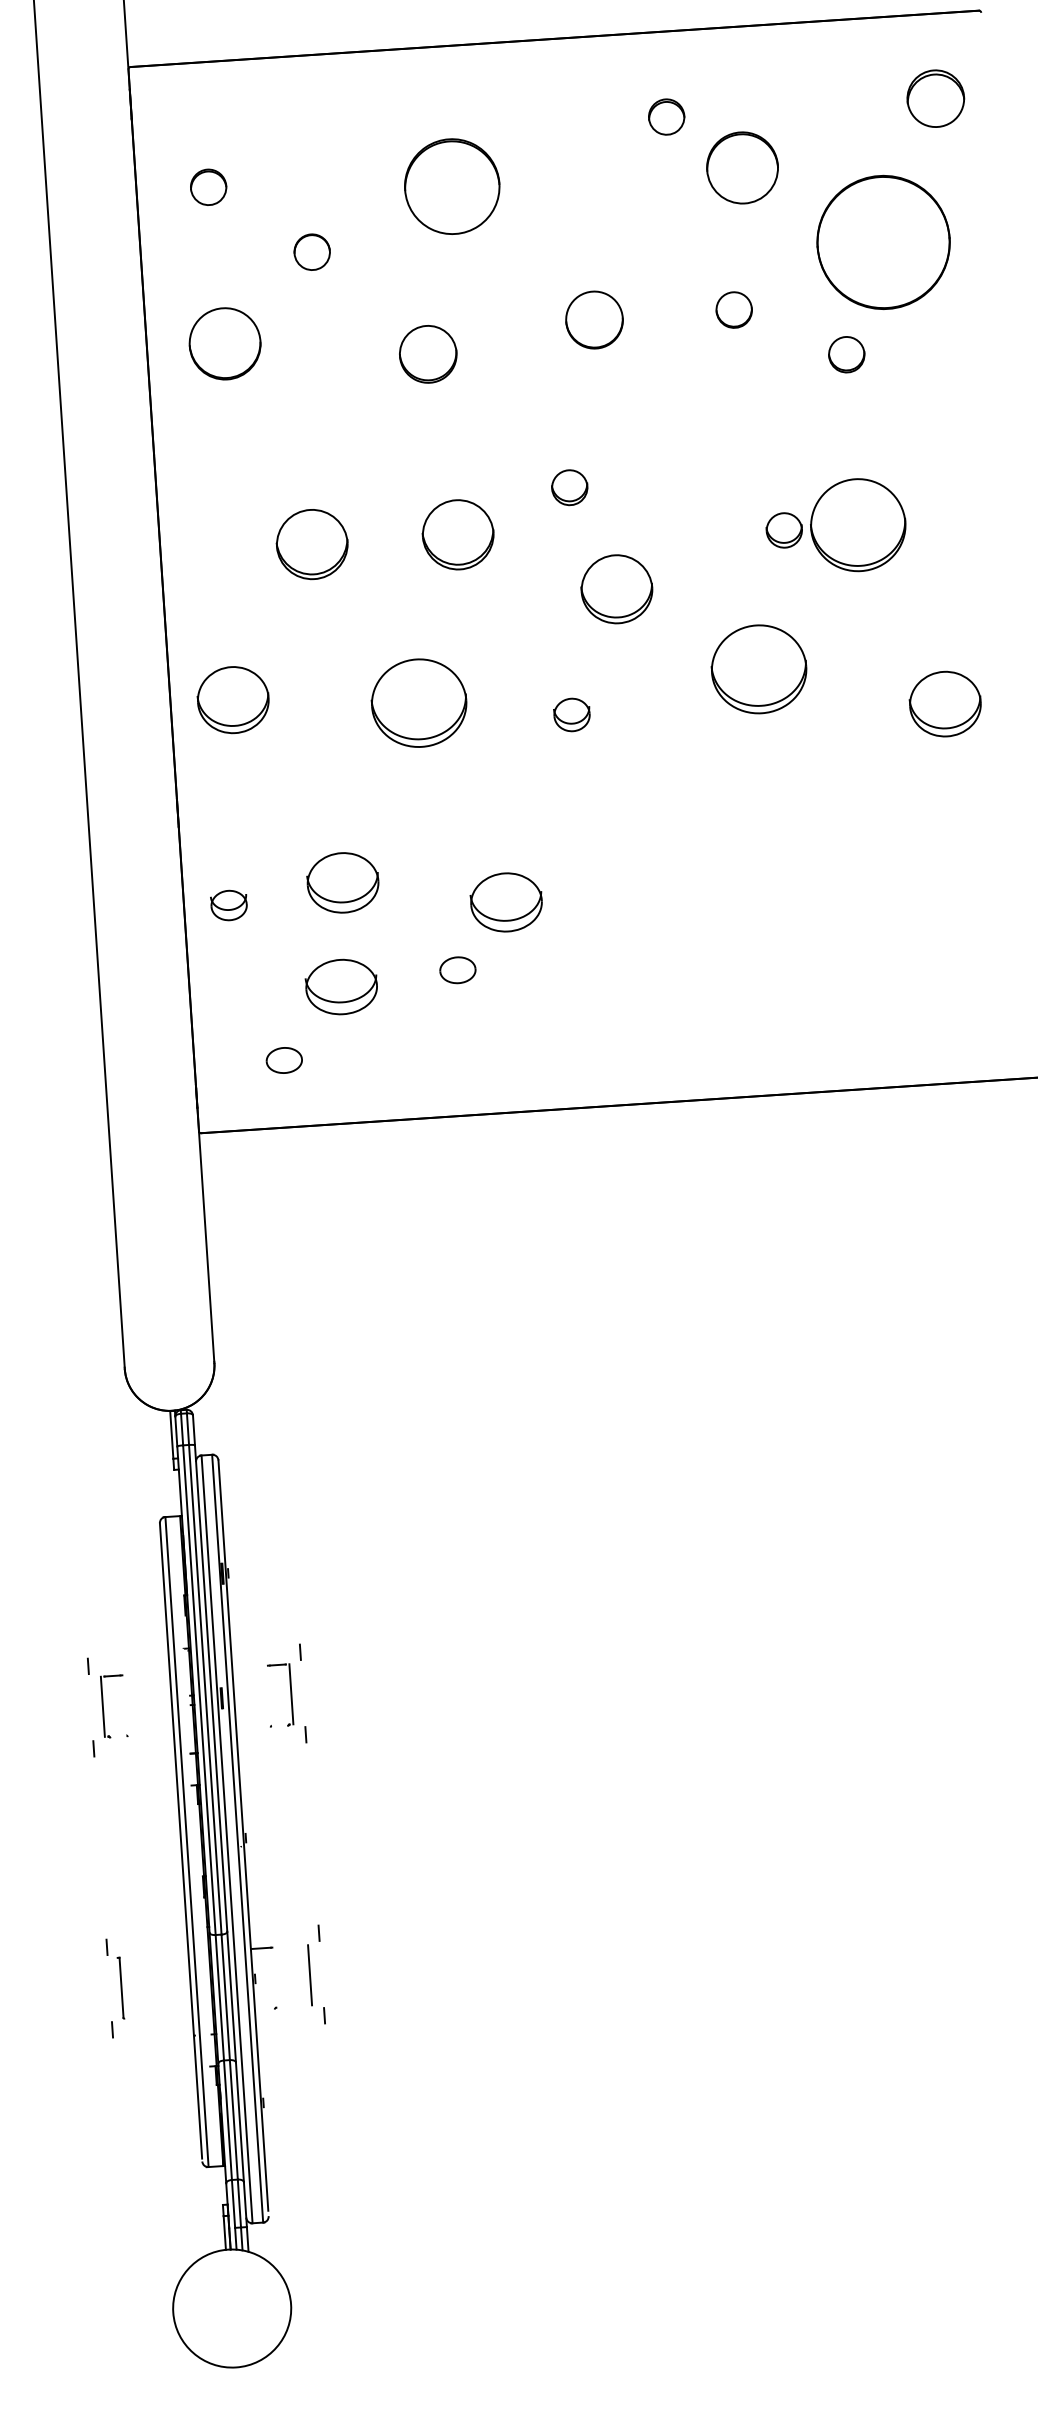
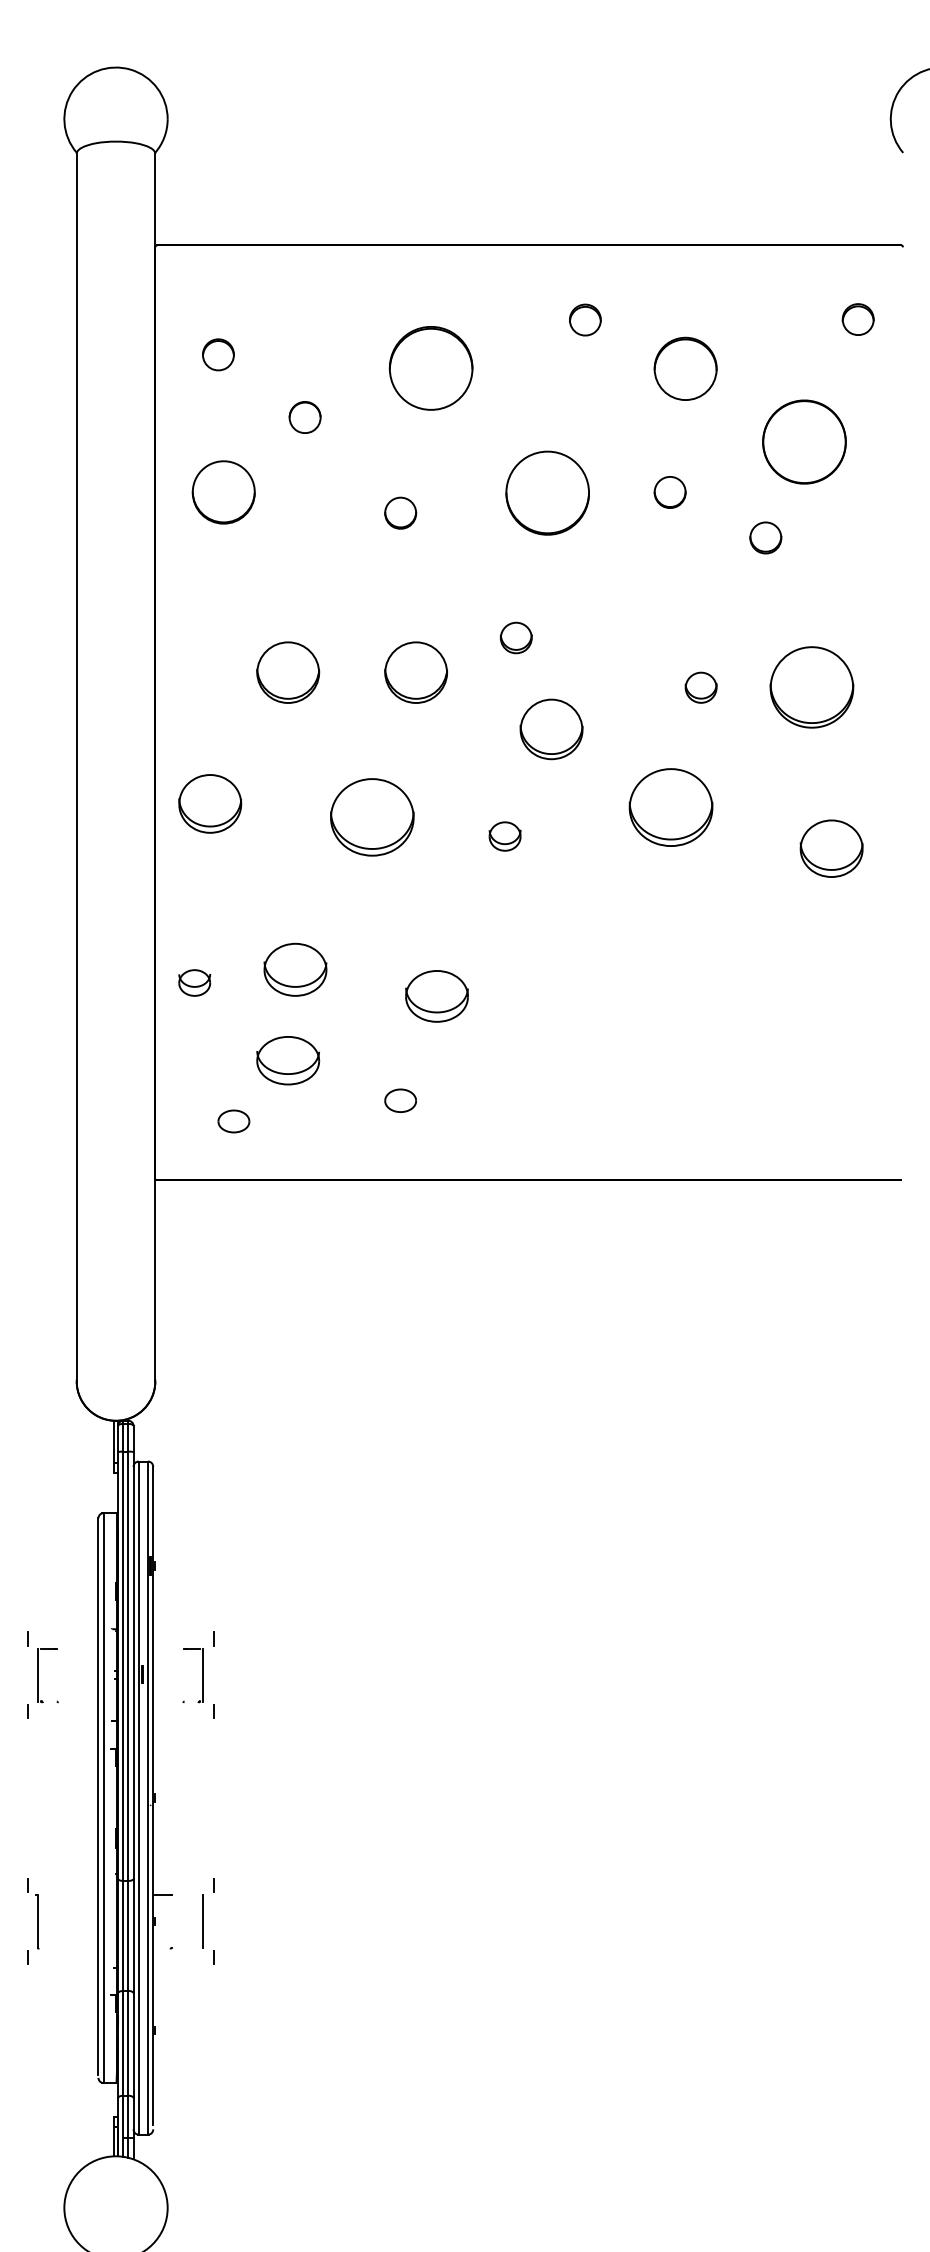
part: (934, 98) -> (857, 319), size x0.62
part: (666, 116) -> (585, 319), moved
part: (883, 241) -> (804, 441), size x0.71
part: (594, 319) -> (547, 492), size x1.67
part: (428, 353) -> (400, 512), size x0.62
part: (857, 525) -> (811, 687), moved
part: (457, 969) -> (400, 1100), moved

